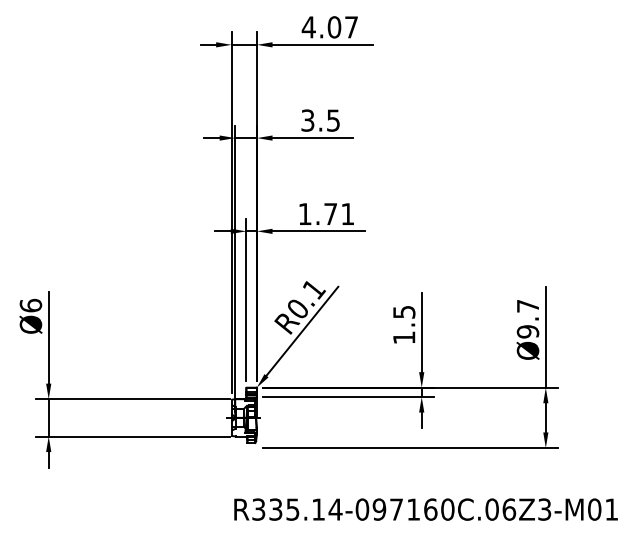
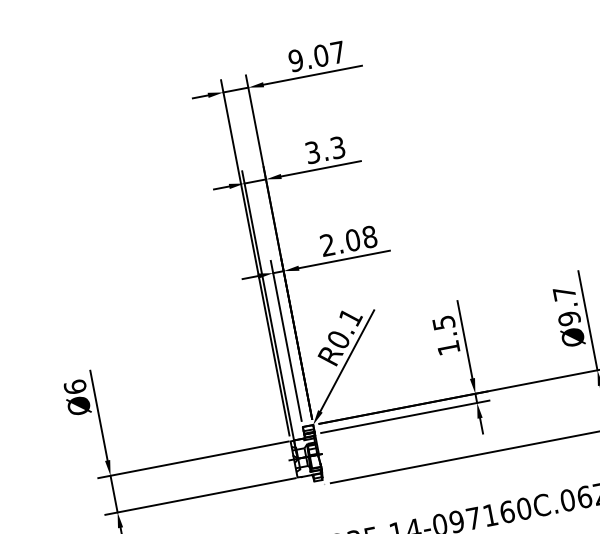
text: (308, 27) -> (295, 60), 4.07 -> 9.07
text: (333, 120) -> (337, 147), 3.5 -> 3.3
text: (326, 214) -> (348, 241), 1.71 -> 2.08

